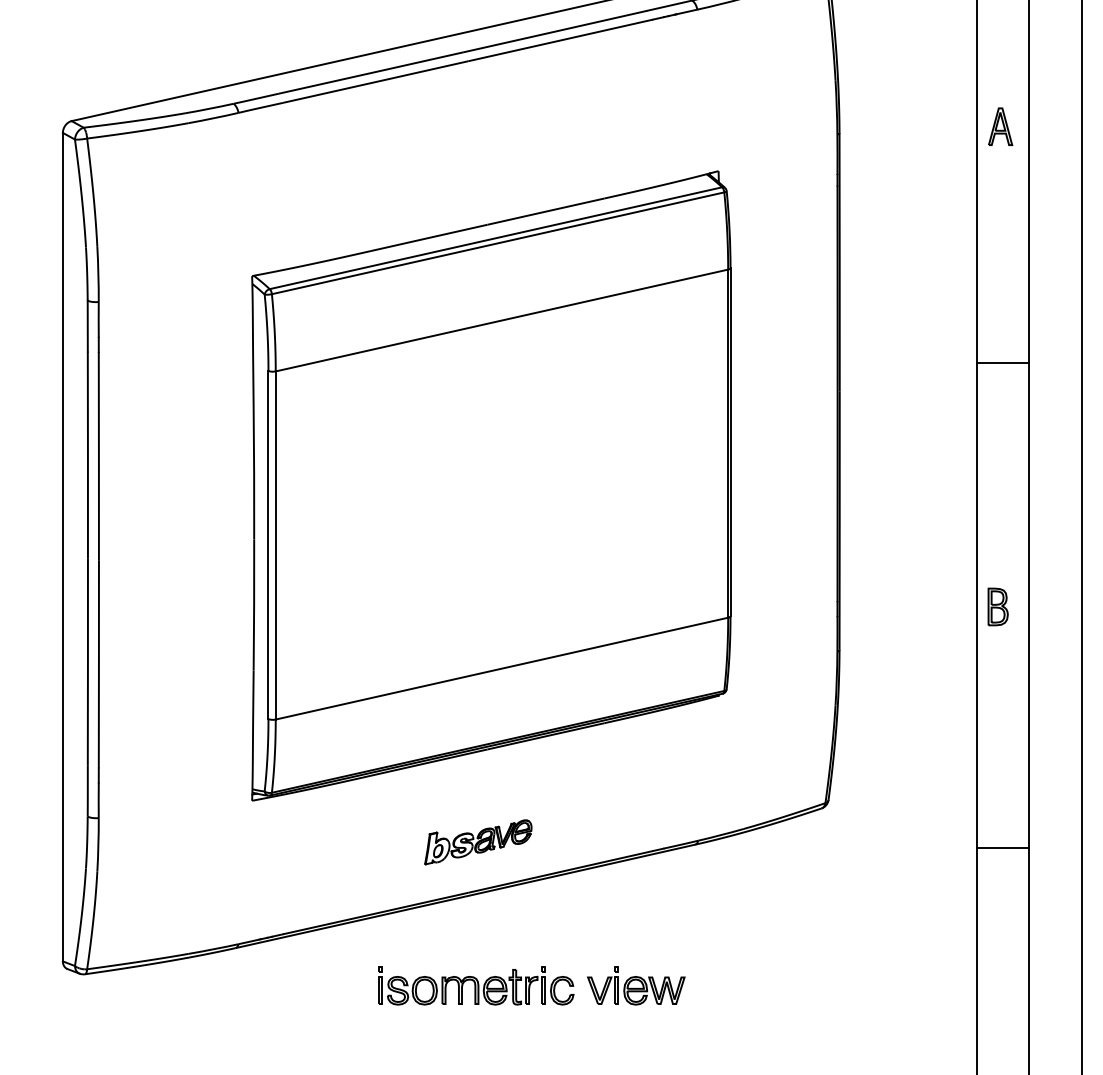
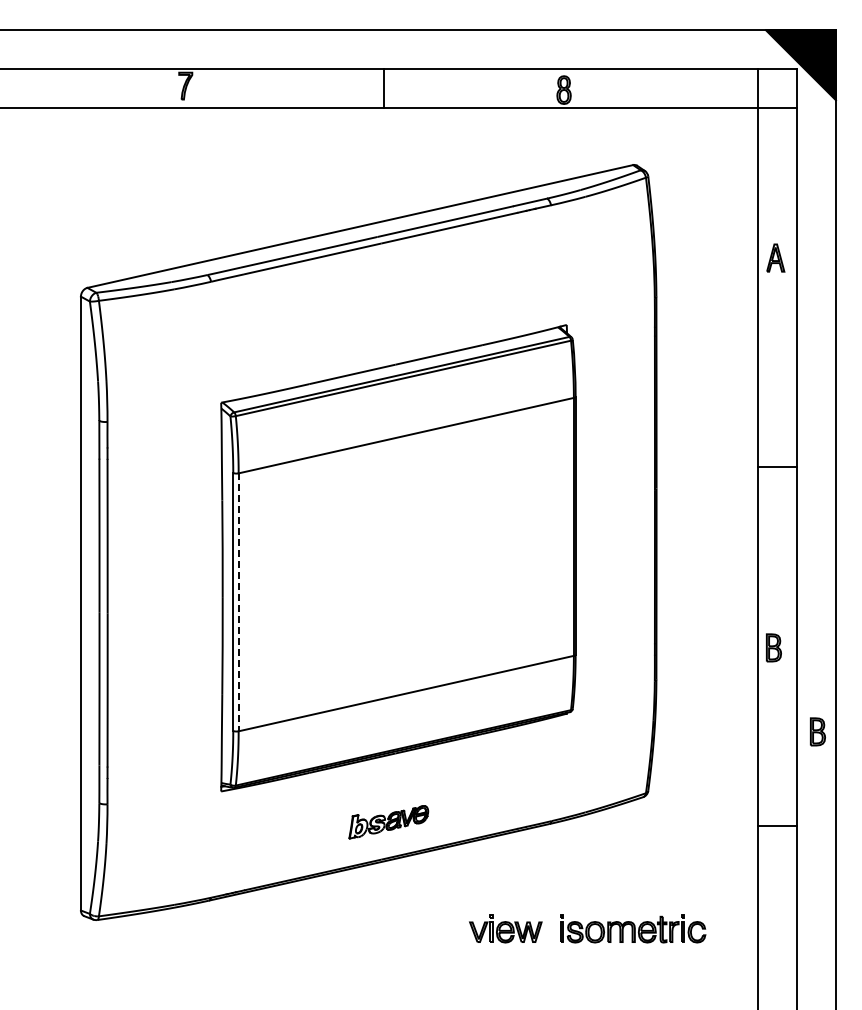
part: (1000, 125) -> (775, 257), moved
line: (275, 545) -> (238, 602), solid -> dashed
part: (1056, 719) -> (817, 731), added
part: (476, 985) -> (633, 928), moved

